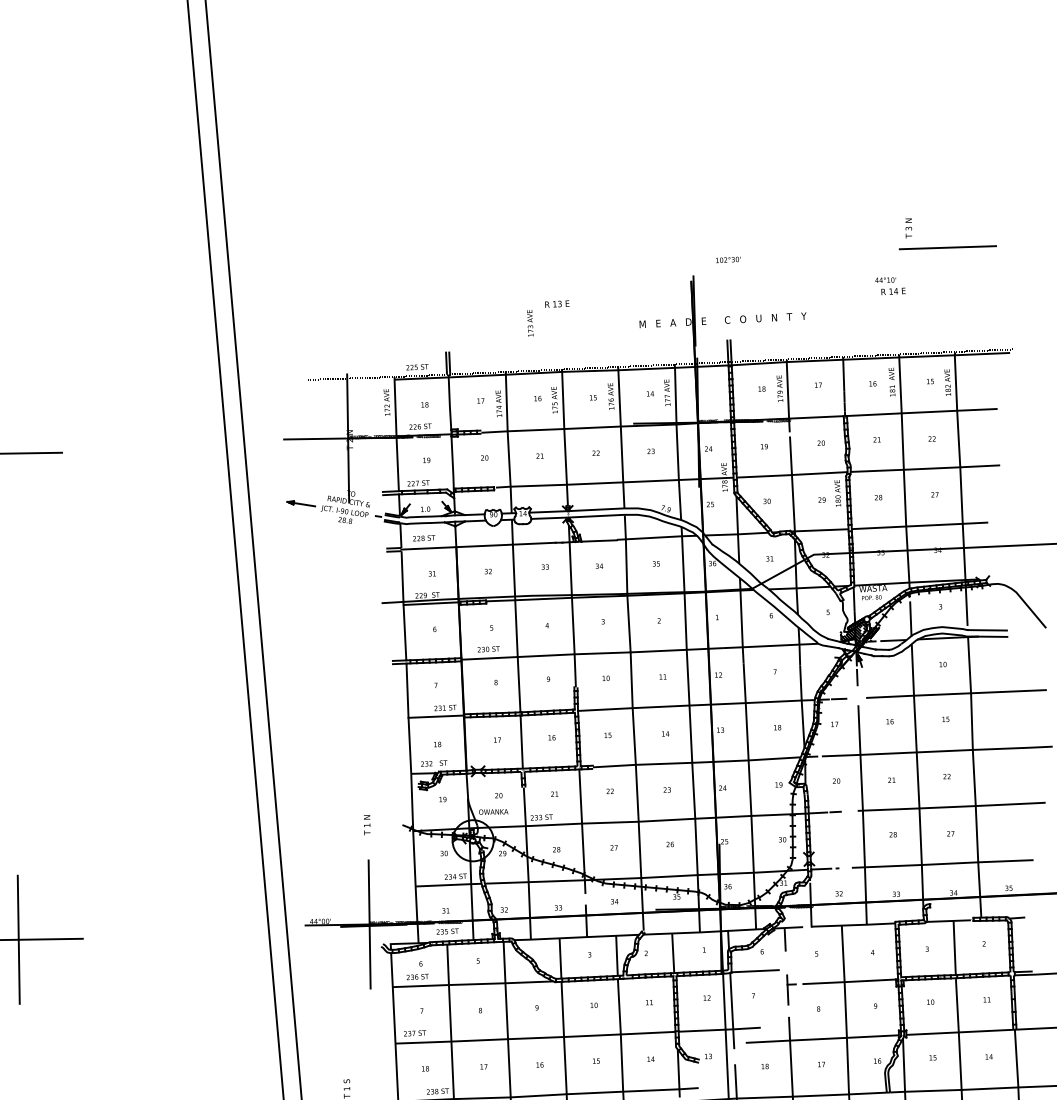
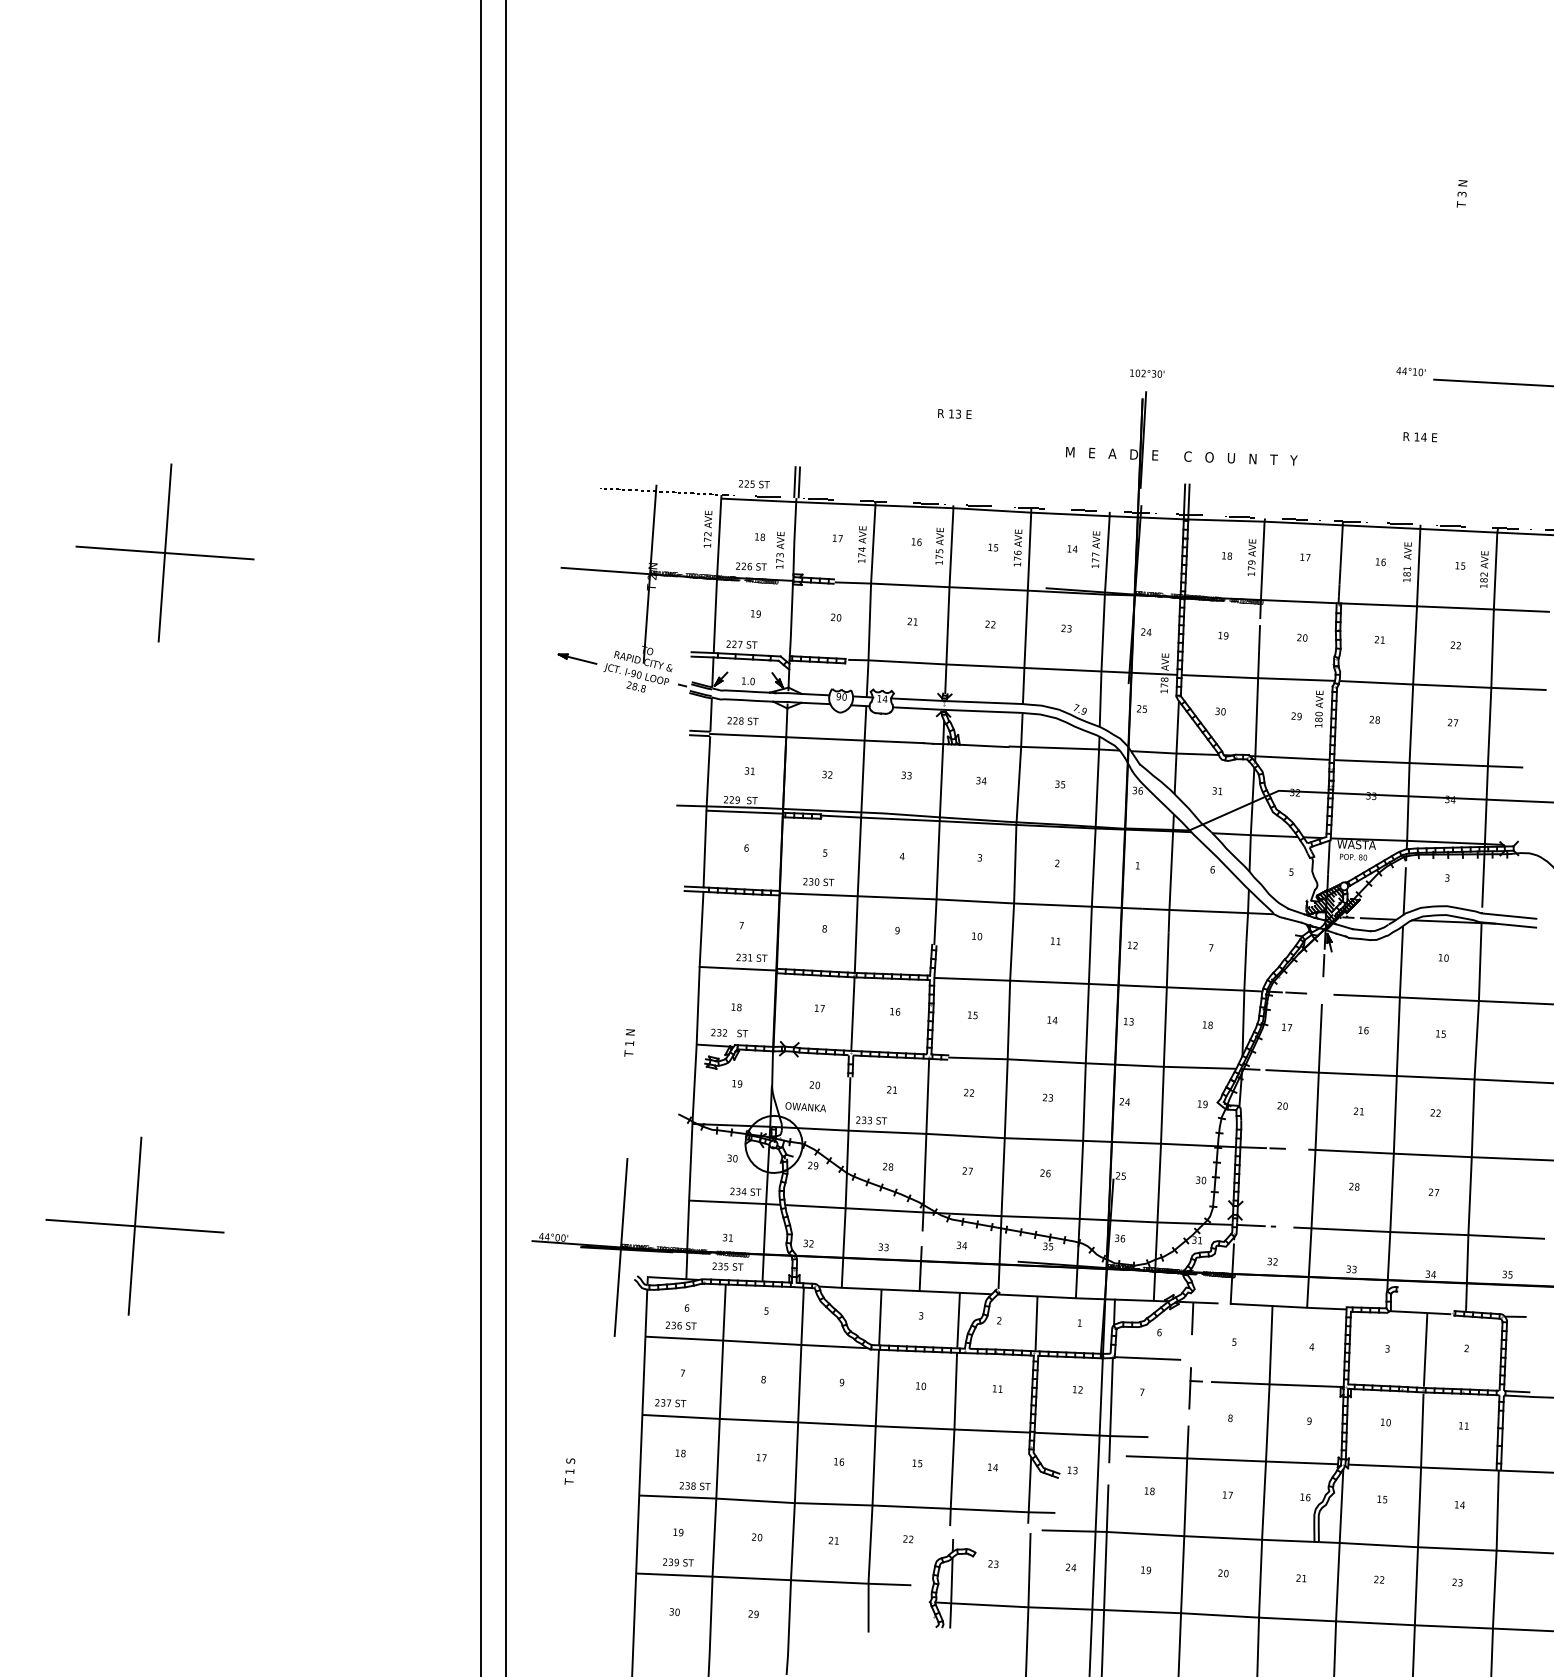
text: (908, 228) -> (1461, 193), moved
text: (728, 259) -> (1147, 373), moved
text: (885, 280) -> (1410, 371), moved
text: (530, 322) -> (780, 549), moved
text: (367, 824) -> (629, 1042), moved

